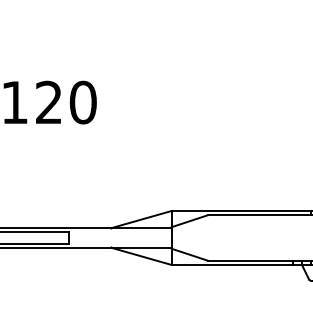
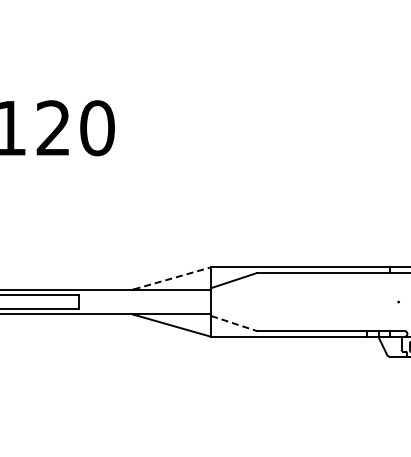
line: (141, 219) -> (172, 278), solid -> dashed
line: (189, 254) -> (234, 323), solid -> dashed

